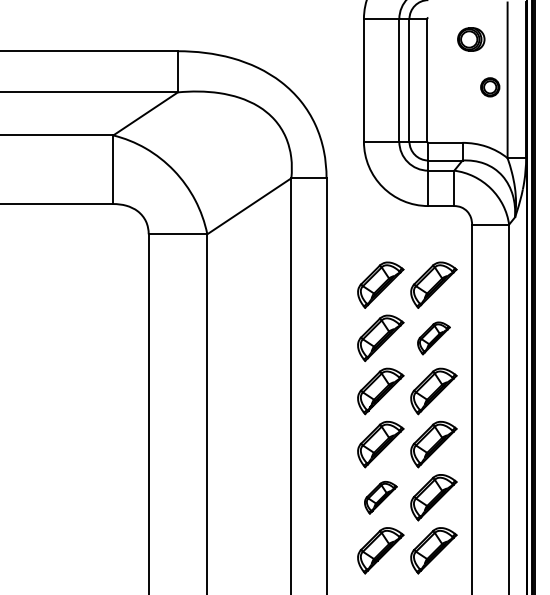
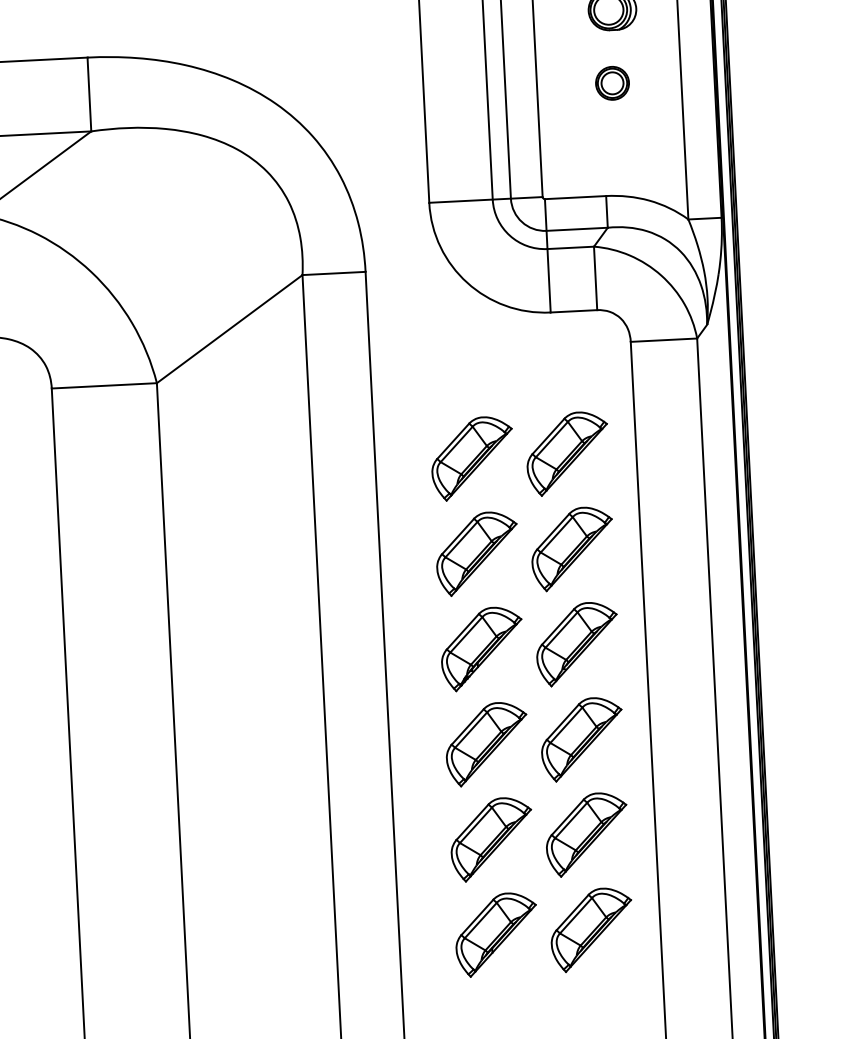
part: (490, 87) -> (613, 83), moved
part: (433, 338) -> (571, 549), size x1.43
part: (380, 497) -> (491, 839), size x1.43

